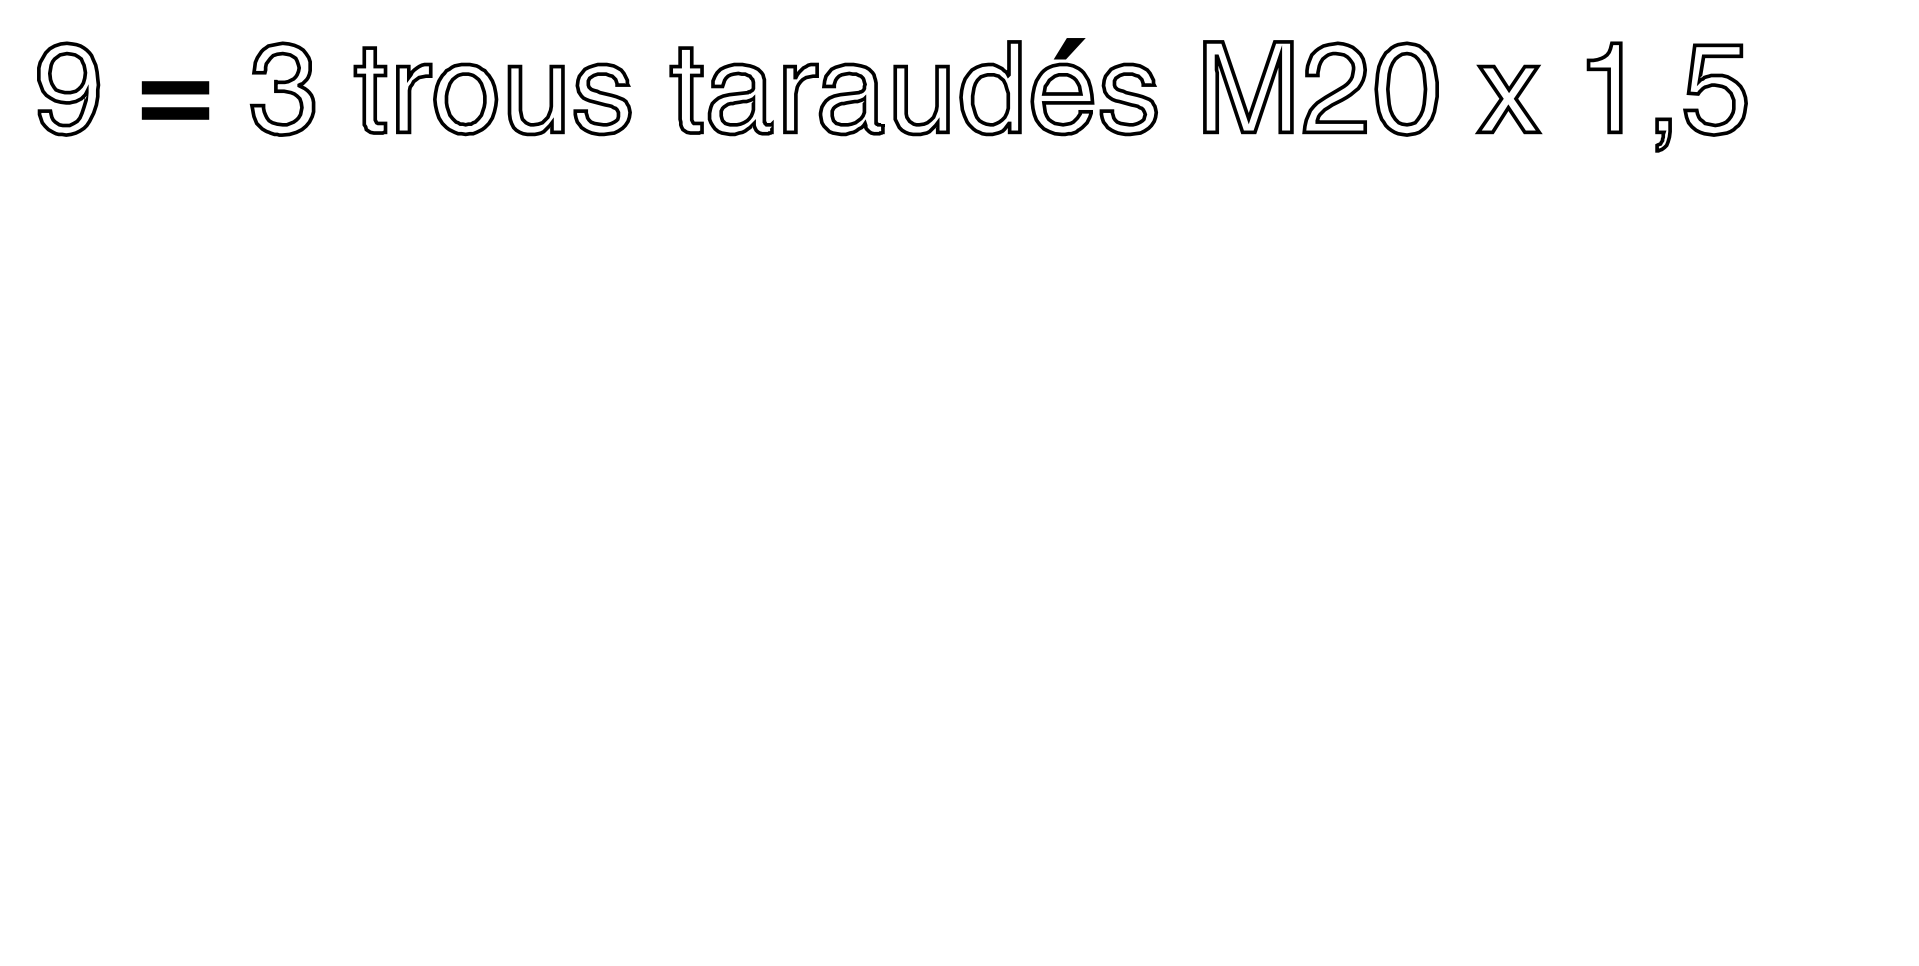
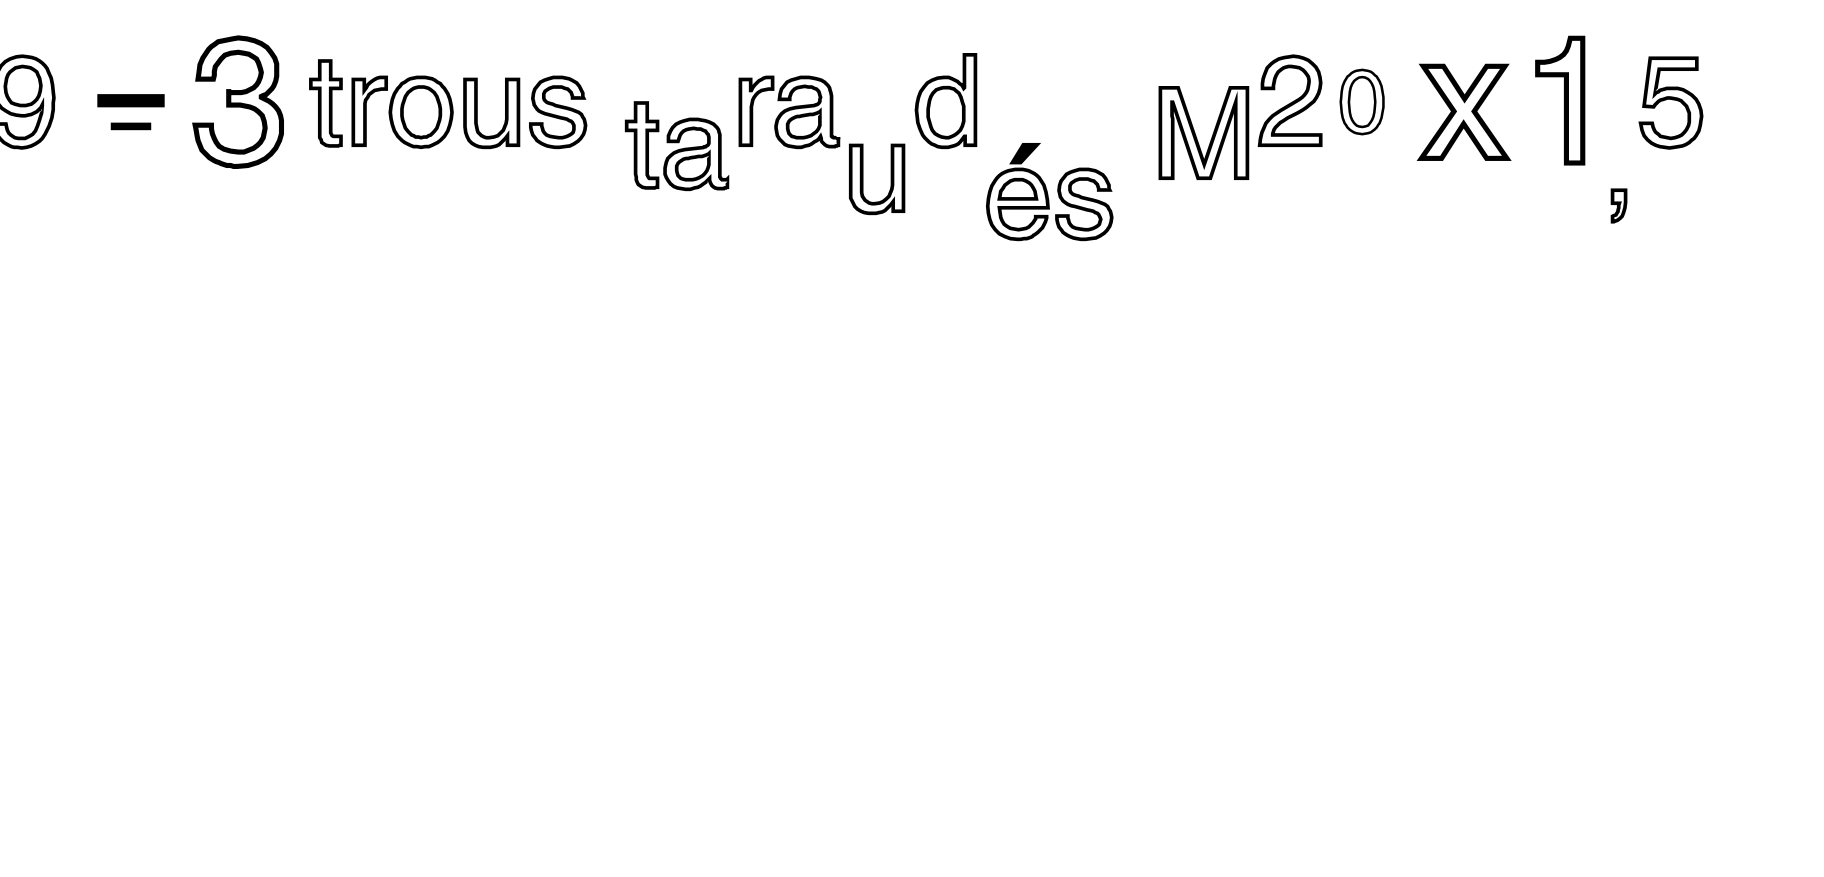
part: (1093, 87) -> (1048, 192), moved
part: (1604, 87) -> (1559, 100), size x1.4
part: (282, 88) -> (237, 101), size x1.4
part: (1406, 88) -> (1361, 101), size x0.7
part: (1241, 90) -> (1196, 136), moved
part: (721, 91) -> (676, 146), moved
part: (1508, 99) -> (1463, 112), size x1.4
part: (907, 100) -> (862, 179), moved
part: (175, 113) -> (130, 126), size x0.6
part: (1663, 134) -> (1618, 205), moved

